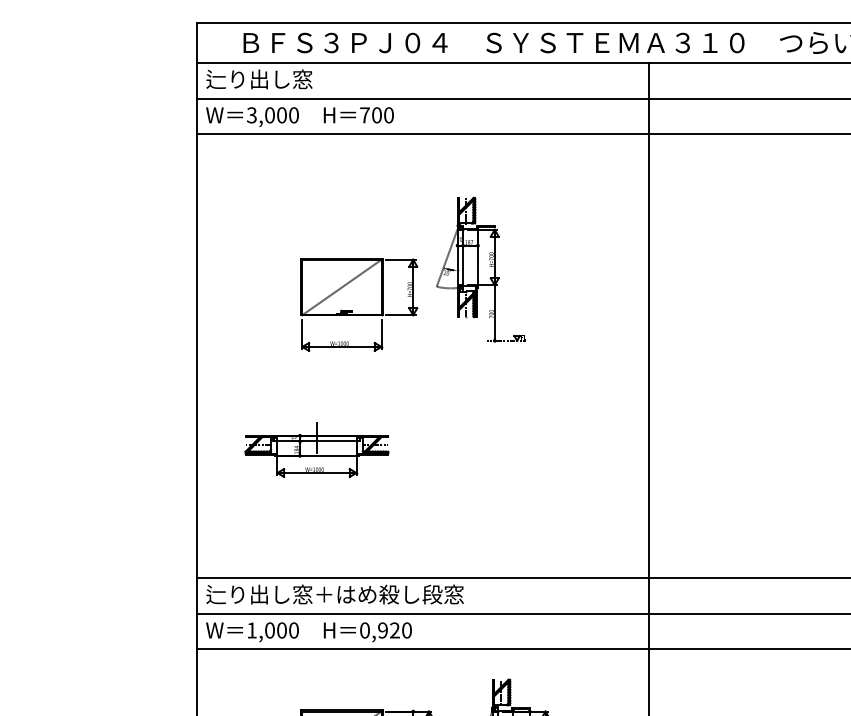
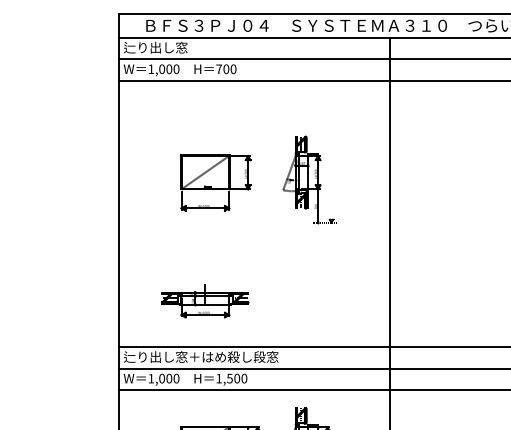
text: (252, 115) -> (151, 69), 3,000 -> 1,000
part: (480, 268) -> (309, 179), moved
part: (317, 450) -> (205, 301), moved
text: (380, 630) -> (228, 378), 0,920 -> 1,500

